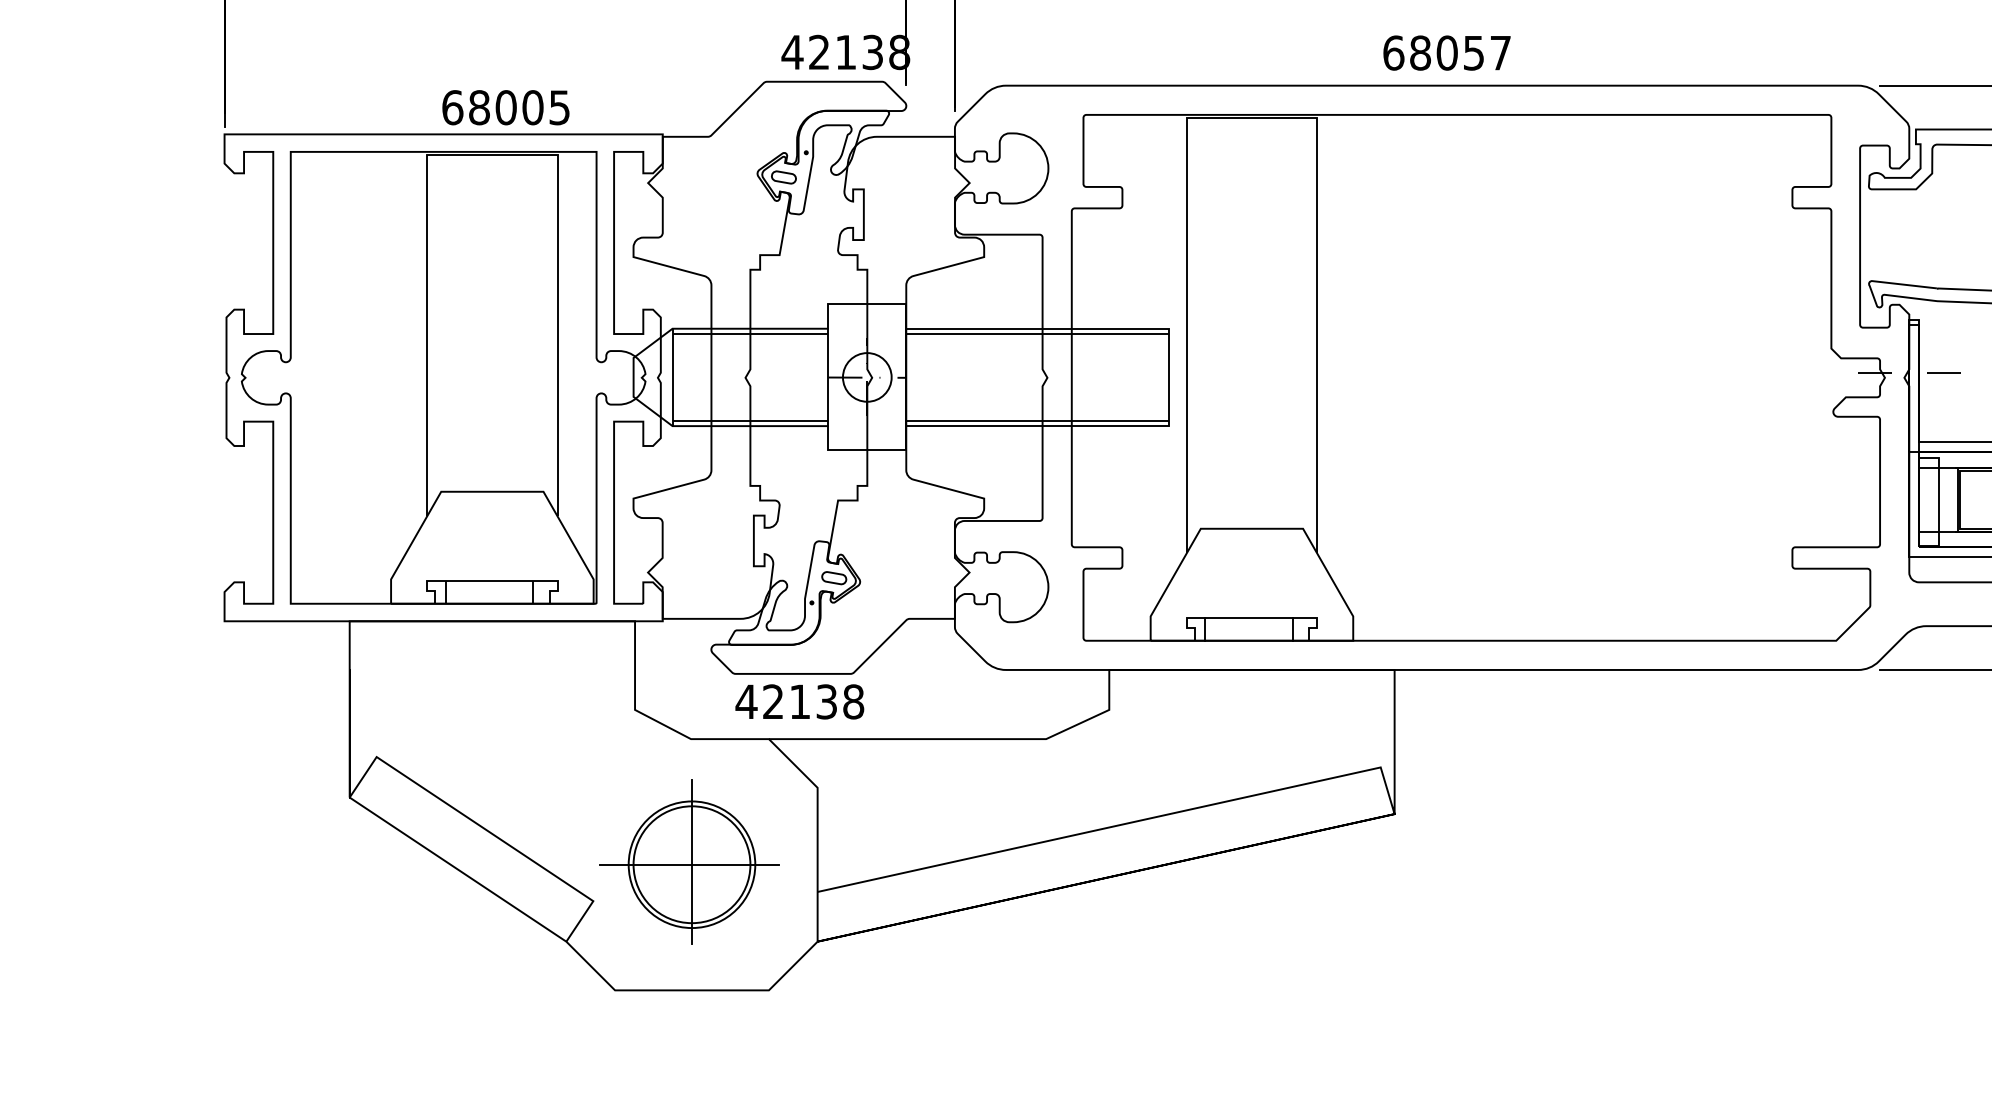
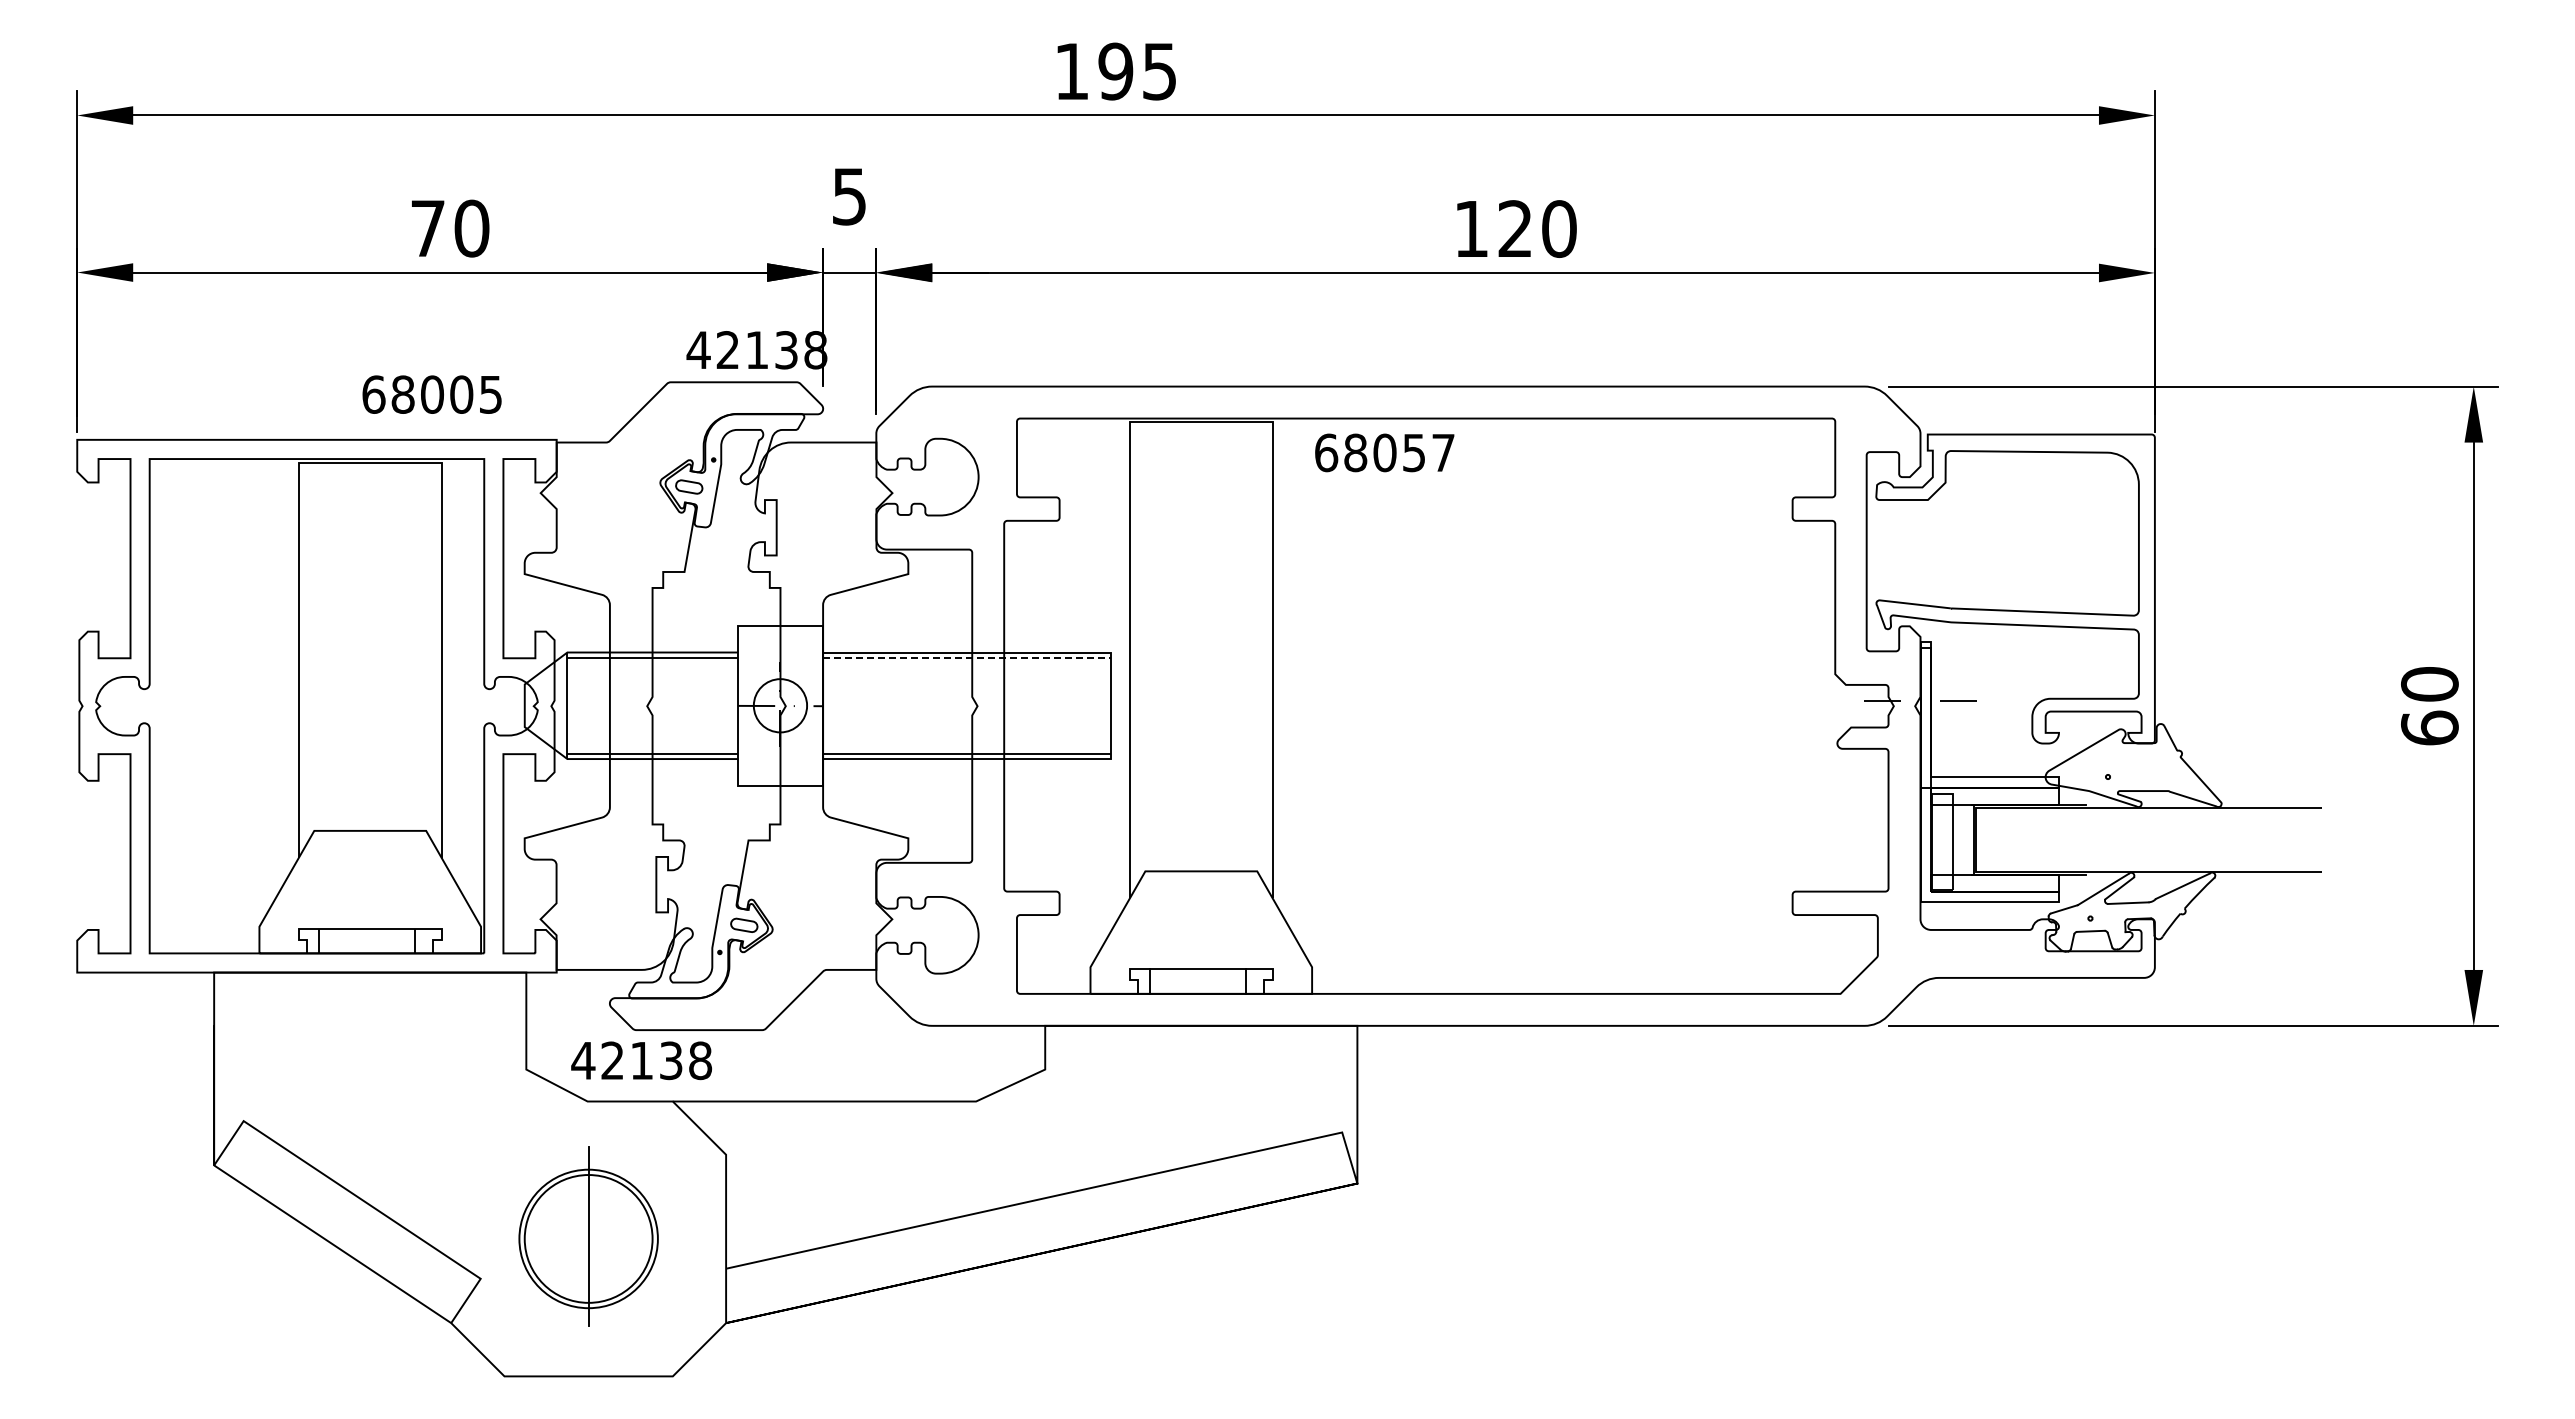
text: (1446, 52) -> (1384, 452), moved
text: (505, 107) -> (431, 394), moved
line: (1037, 333) -> (966, 657), solid -> dashed
text: (799, 701) -> (641, 1060), moved
line: (689, 864) -> (585, 1238), removed

